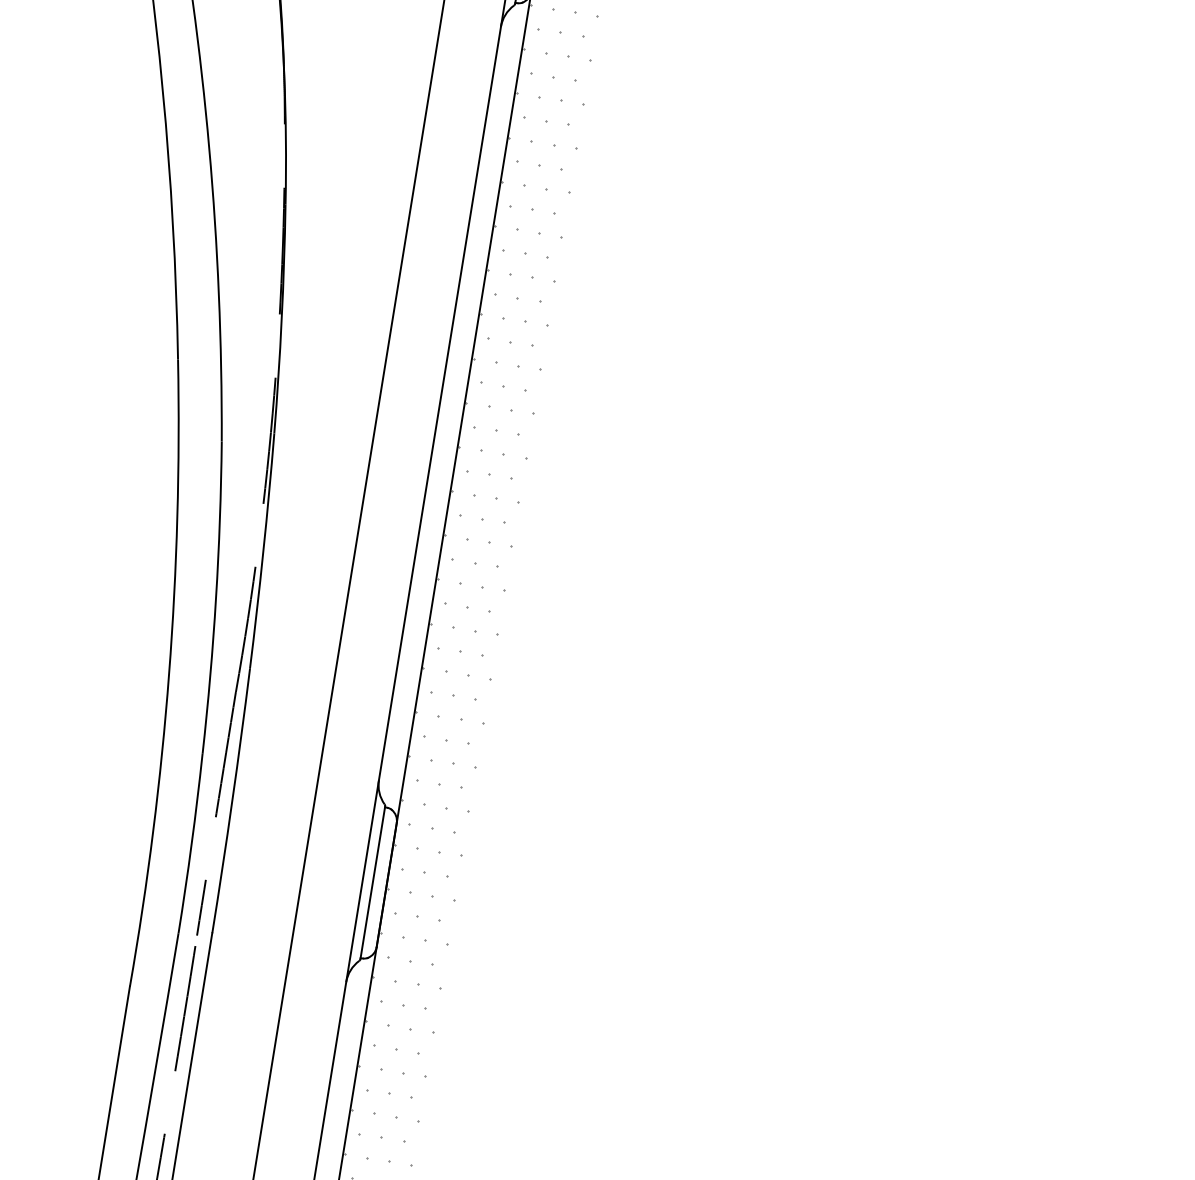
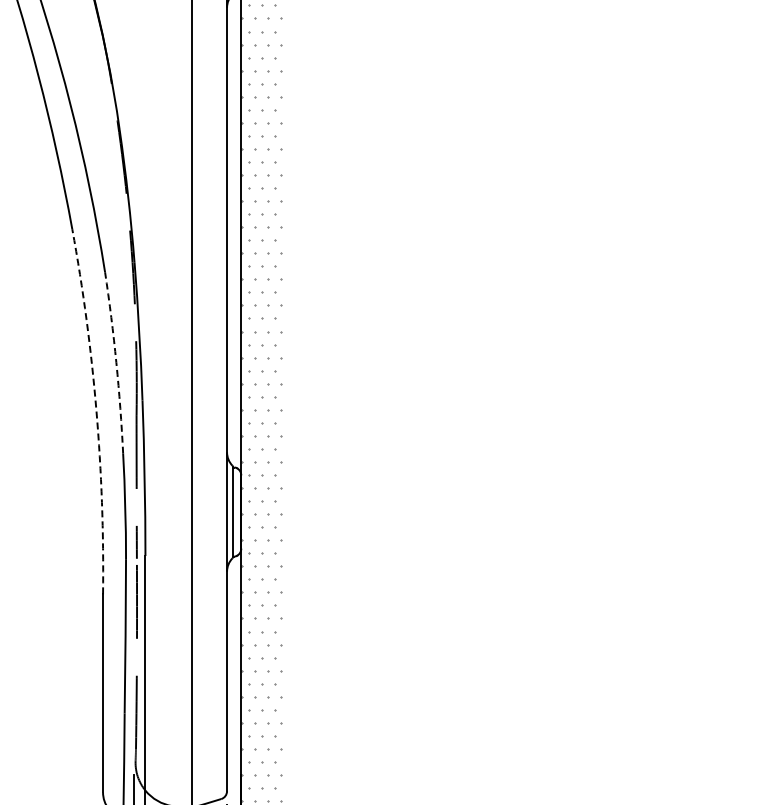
arc: (216, 597) -> (116, 362), solid -> dashed
arc: (169, 675) -> (96, 411), solid -> dashed

